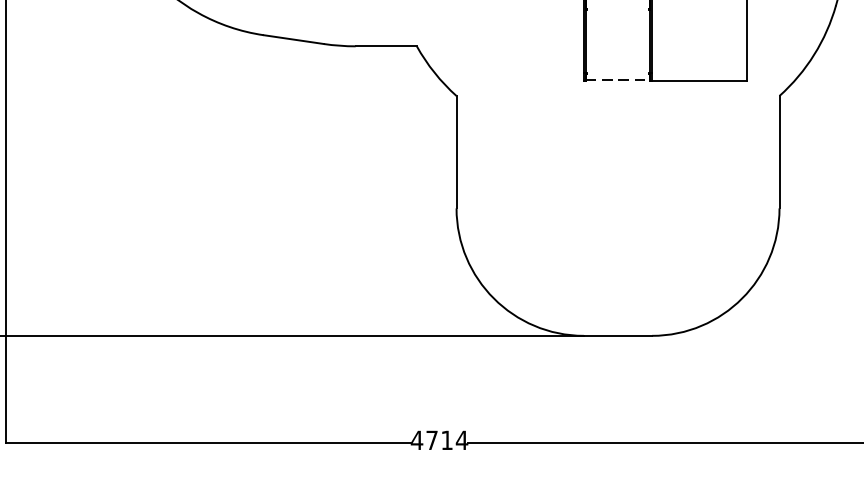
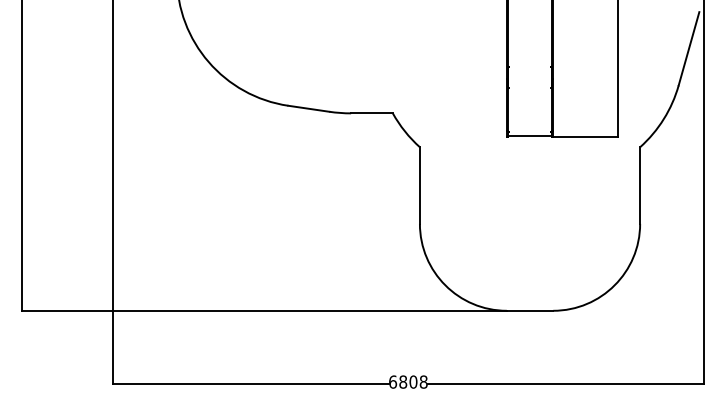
line: (618, 80) -> (530, 136), dashed -> solid
text: (438, 439) -> (407, 381), 4714 -> 6808

